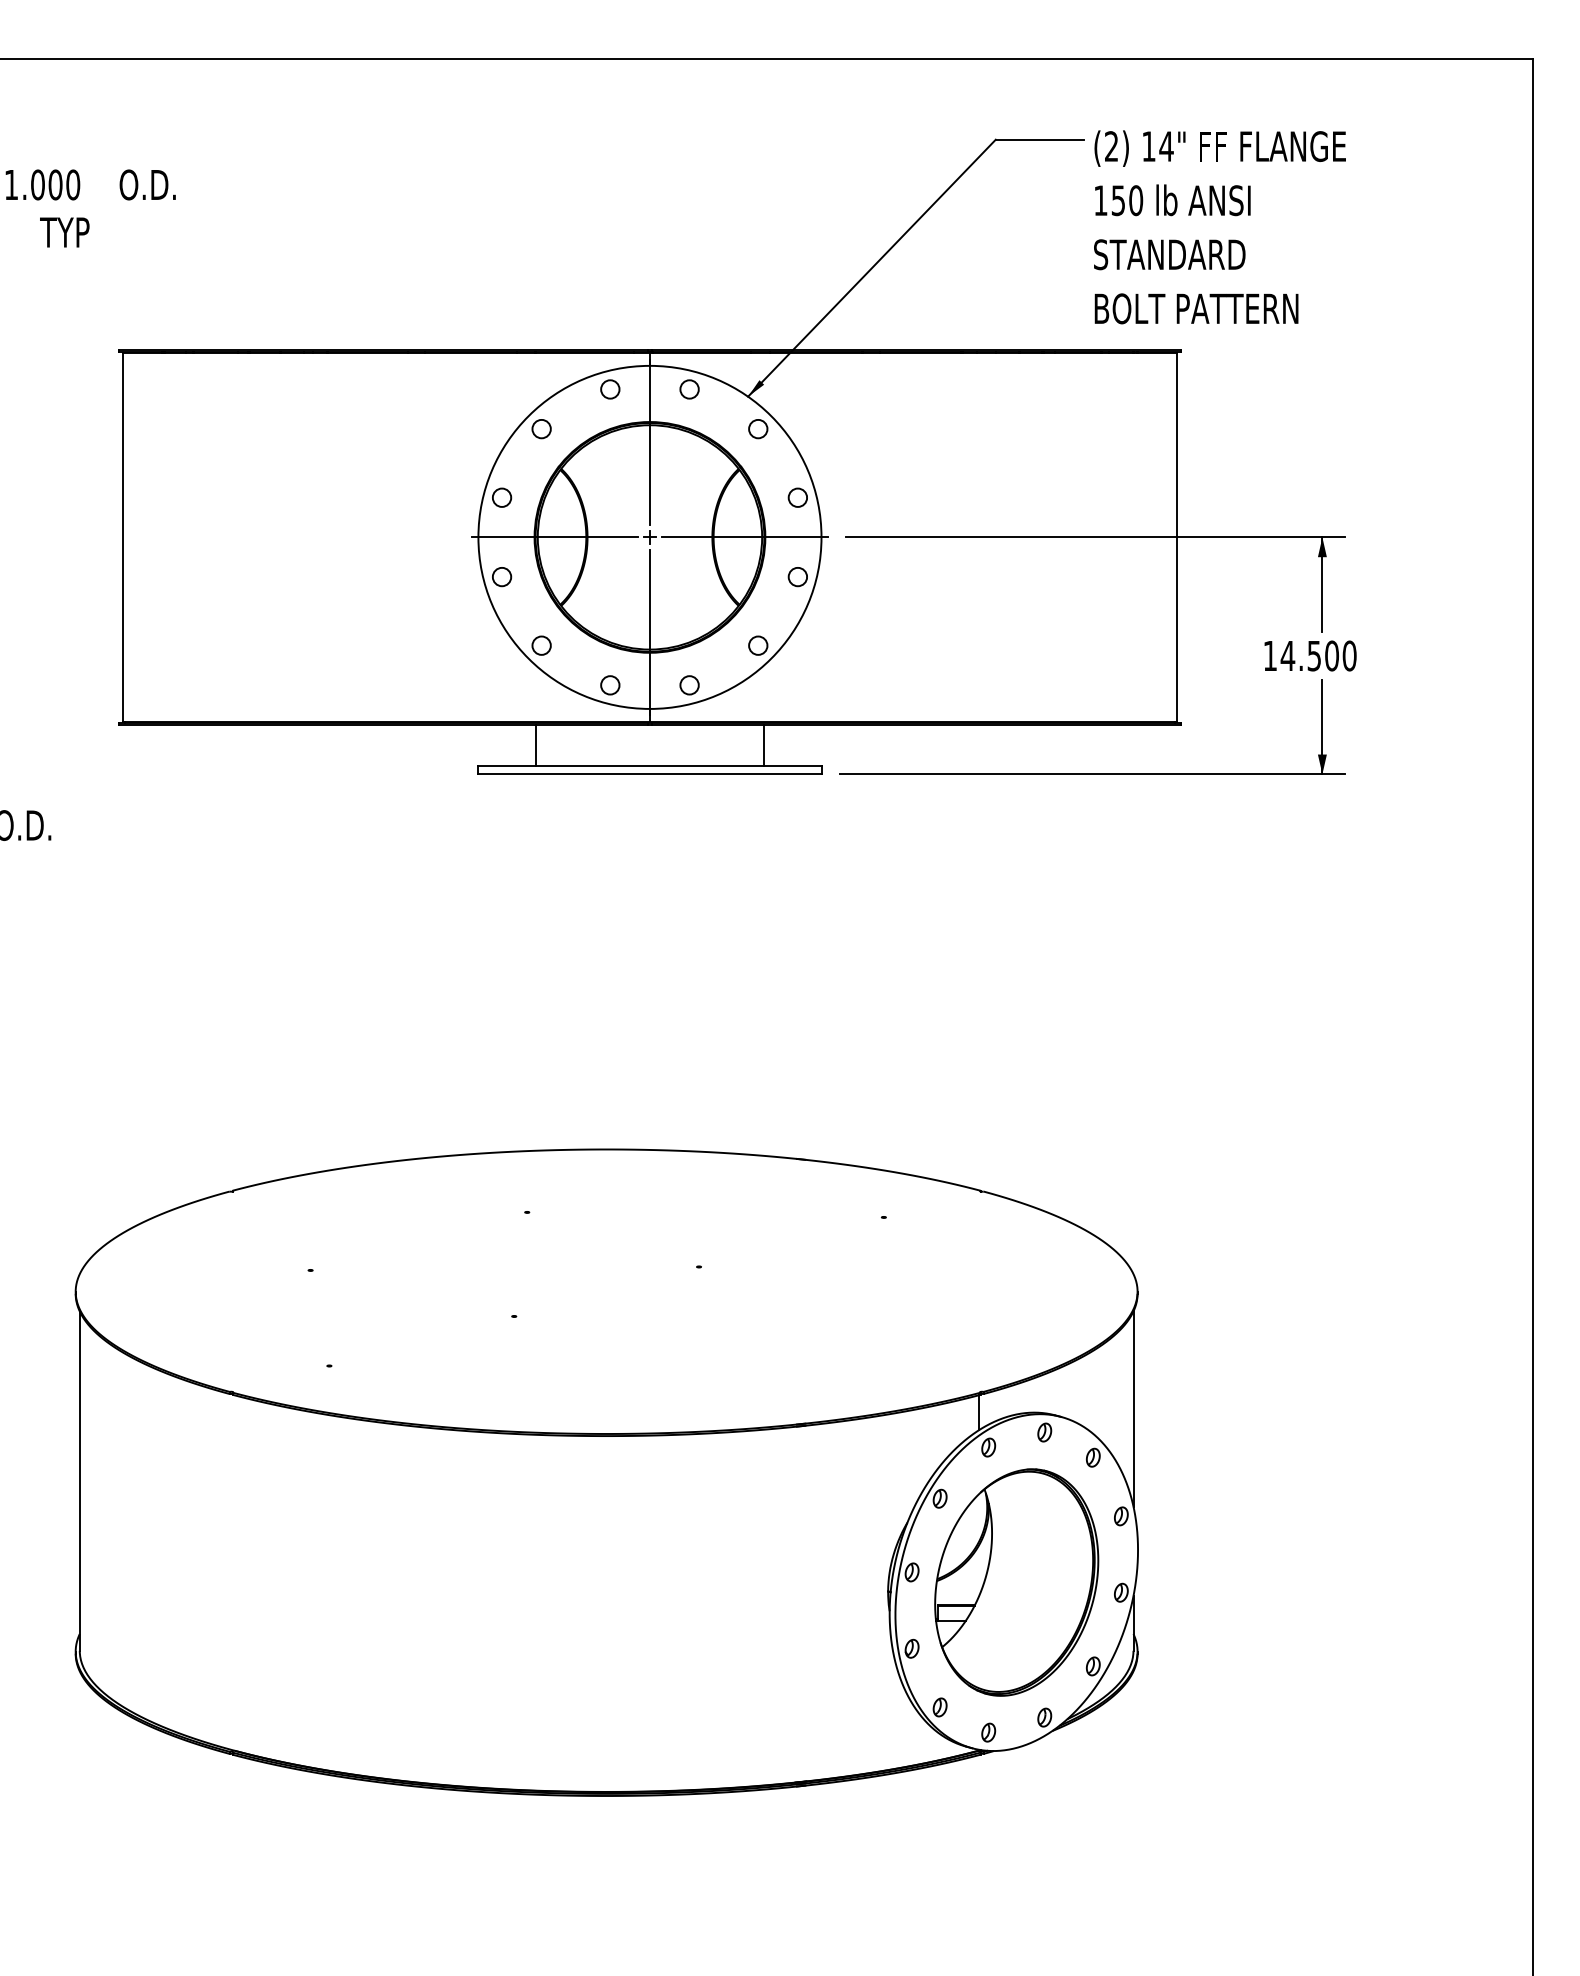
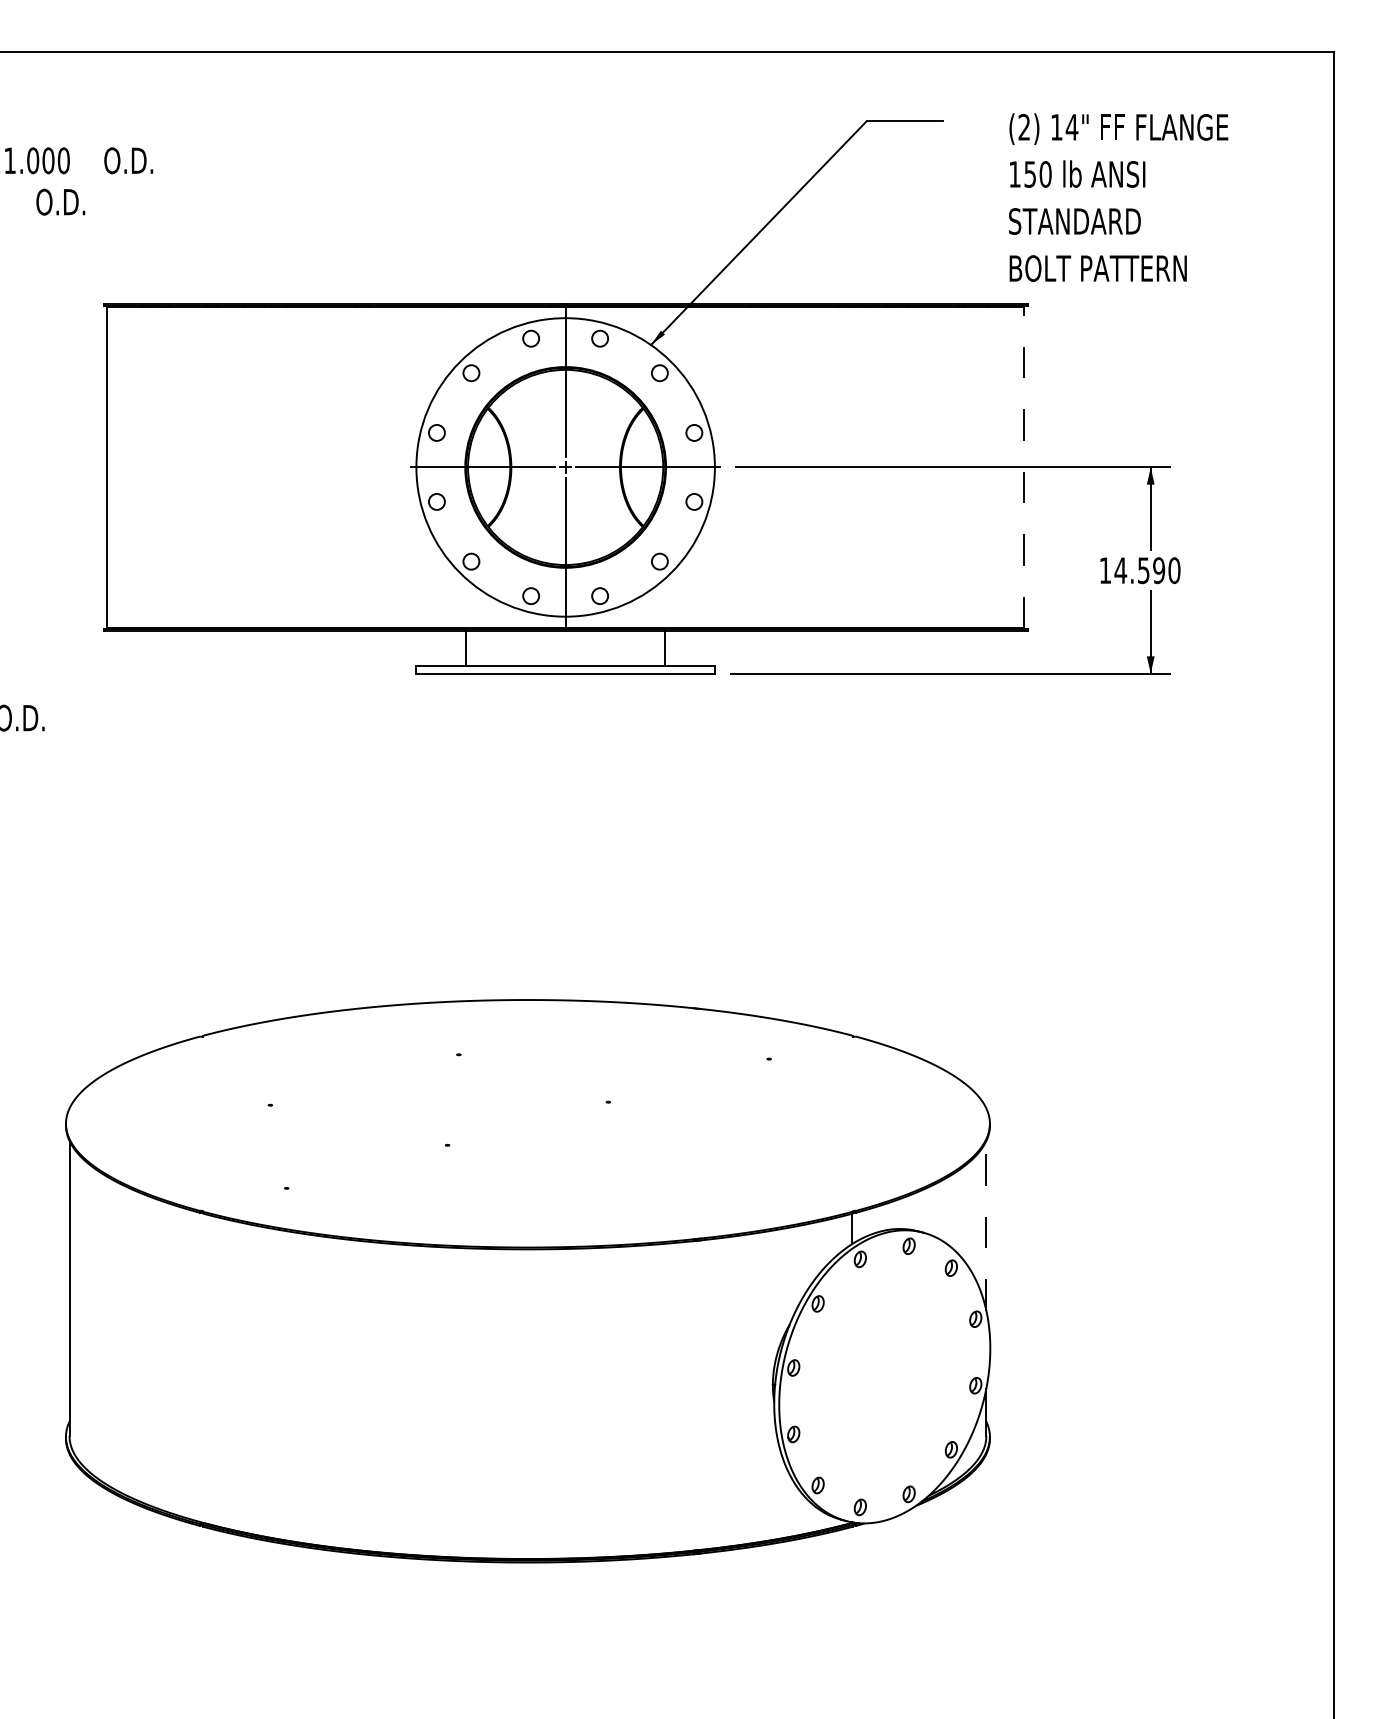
text: (1219, 227) -> (1118, 197), moved
text: (68, 231) -> (59, 201), TYP -> O.D.
line: (1177, 537) -> (1024, 467), solid -> dashed
text: (1332, 655) -> (1159, 570), 14.500 -> 14.590
line: (1133, 1408) -> (986, 1225), solid -> dashed
part: (1016, 1582) -> (884, 1376), removed

